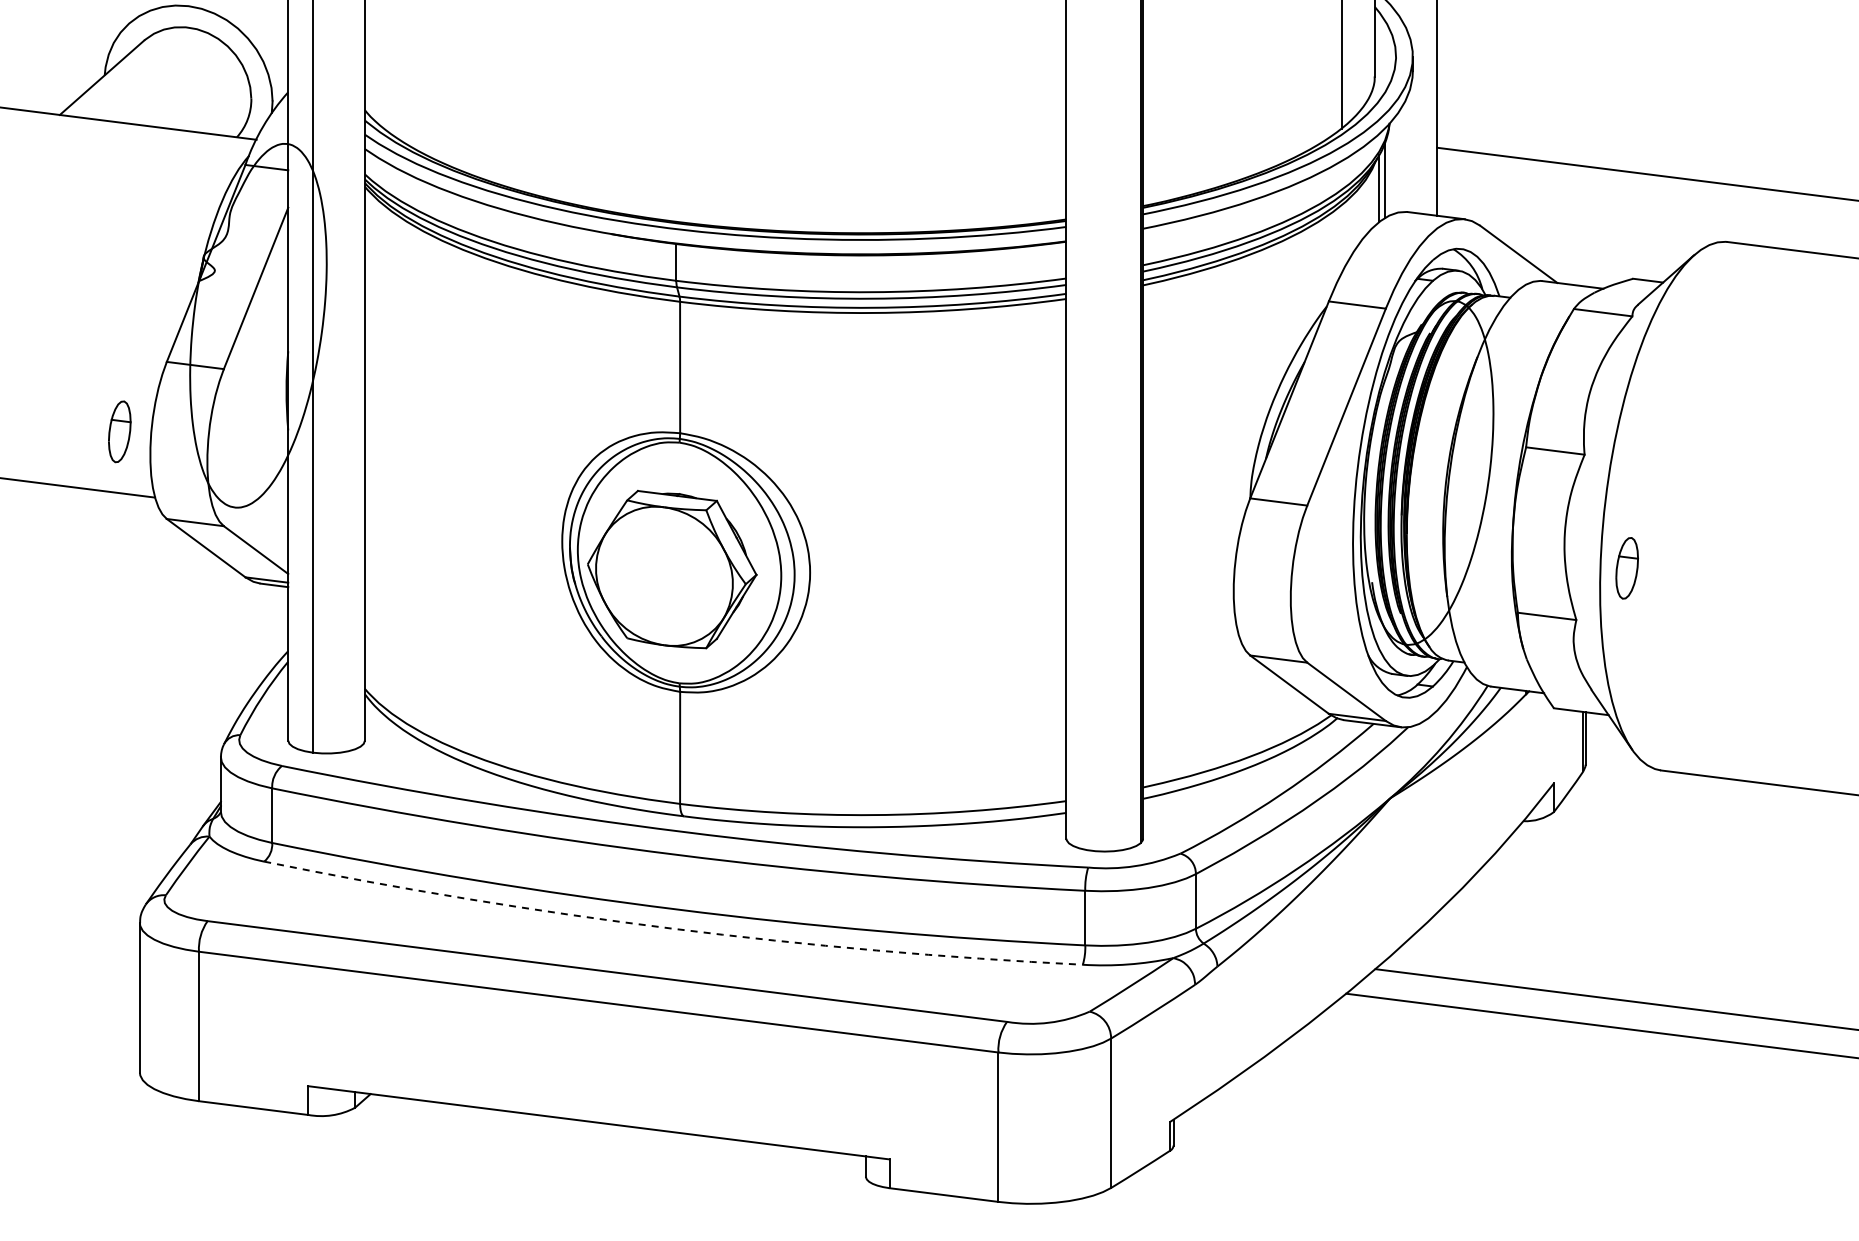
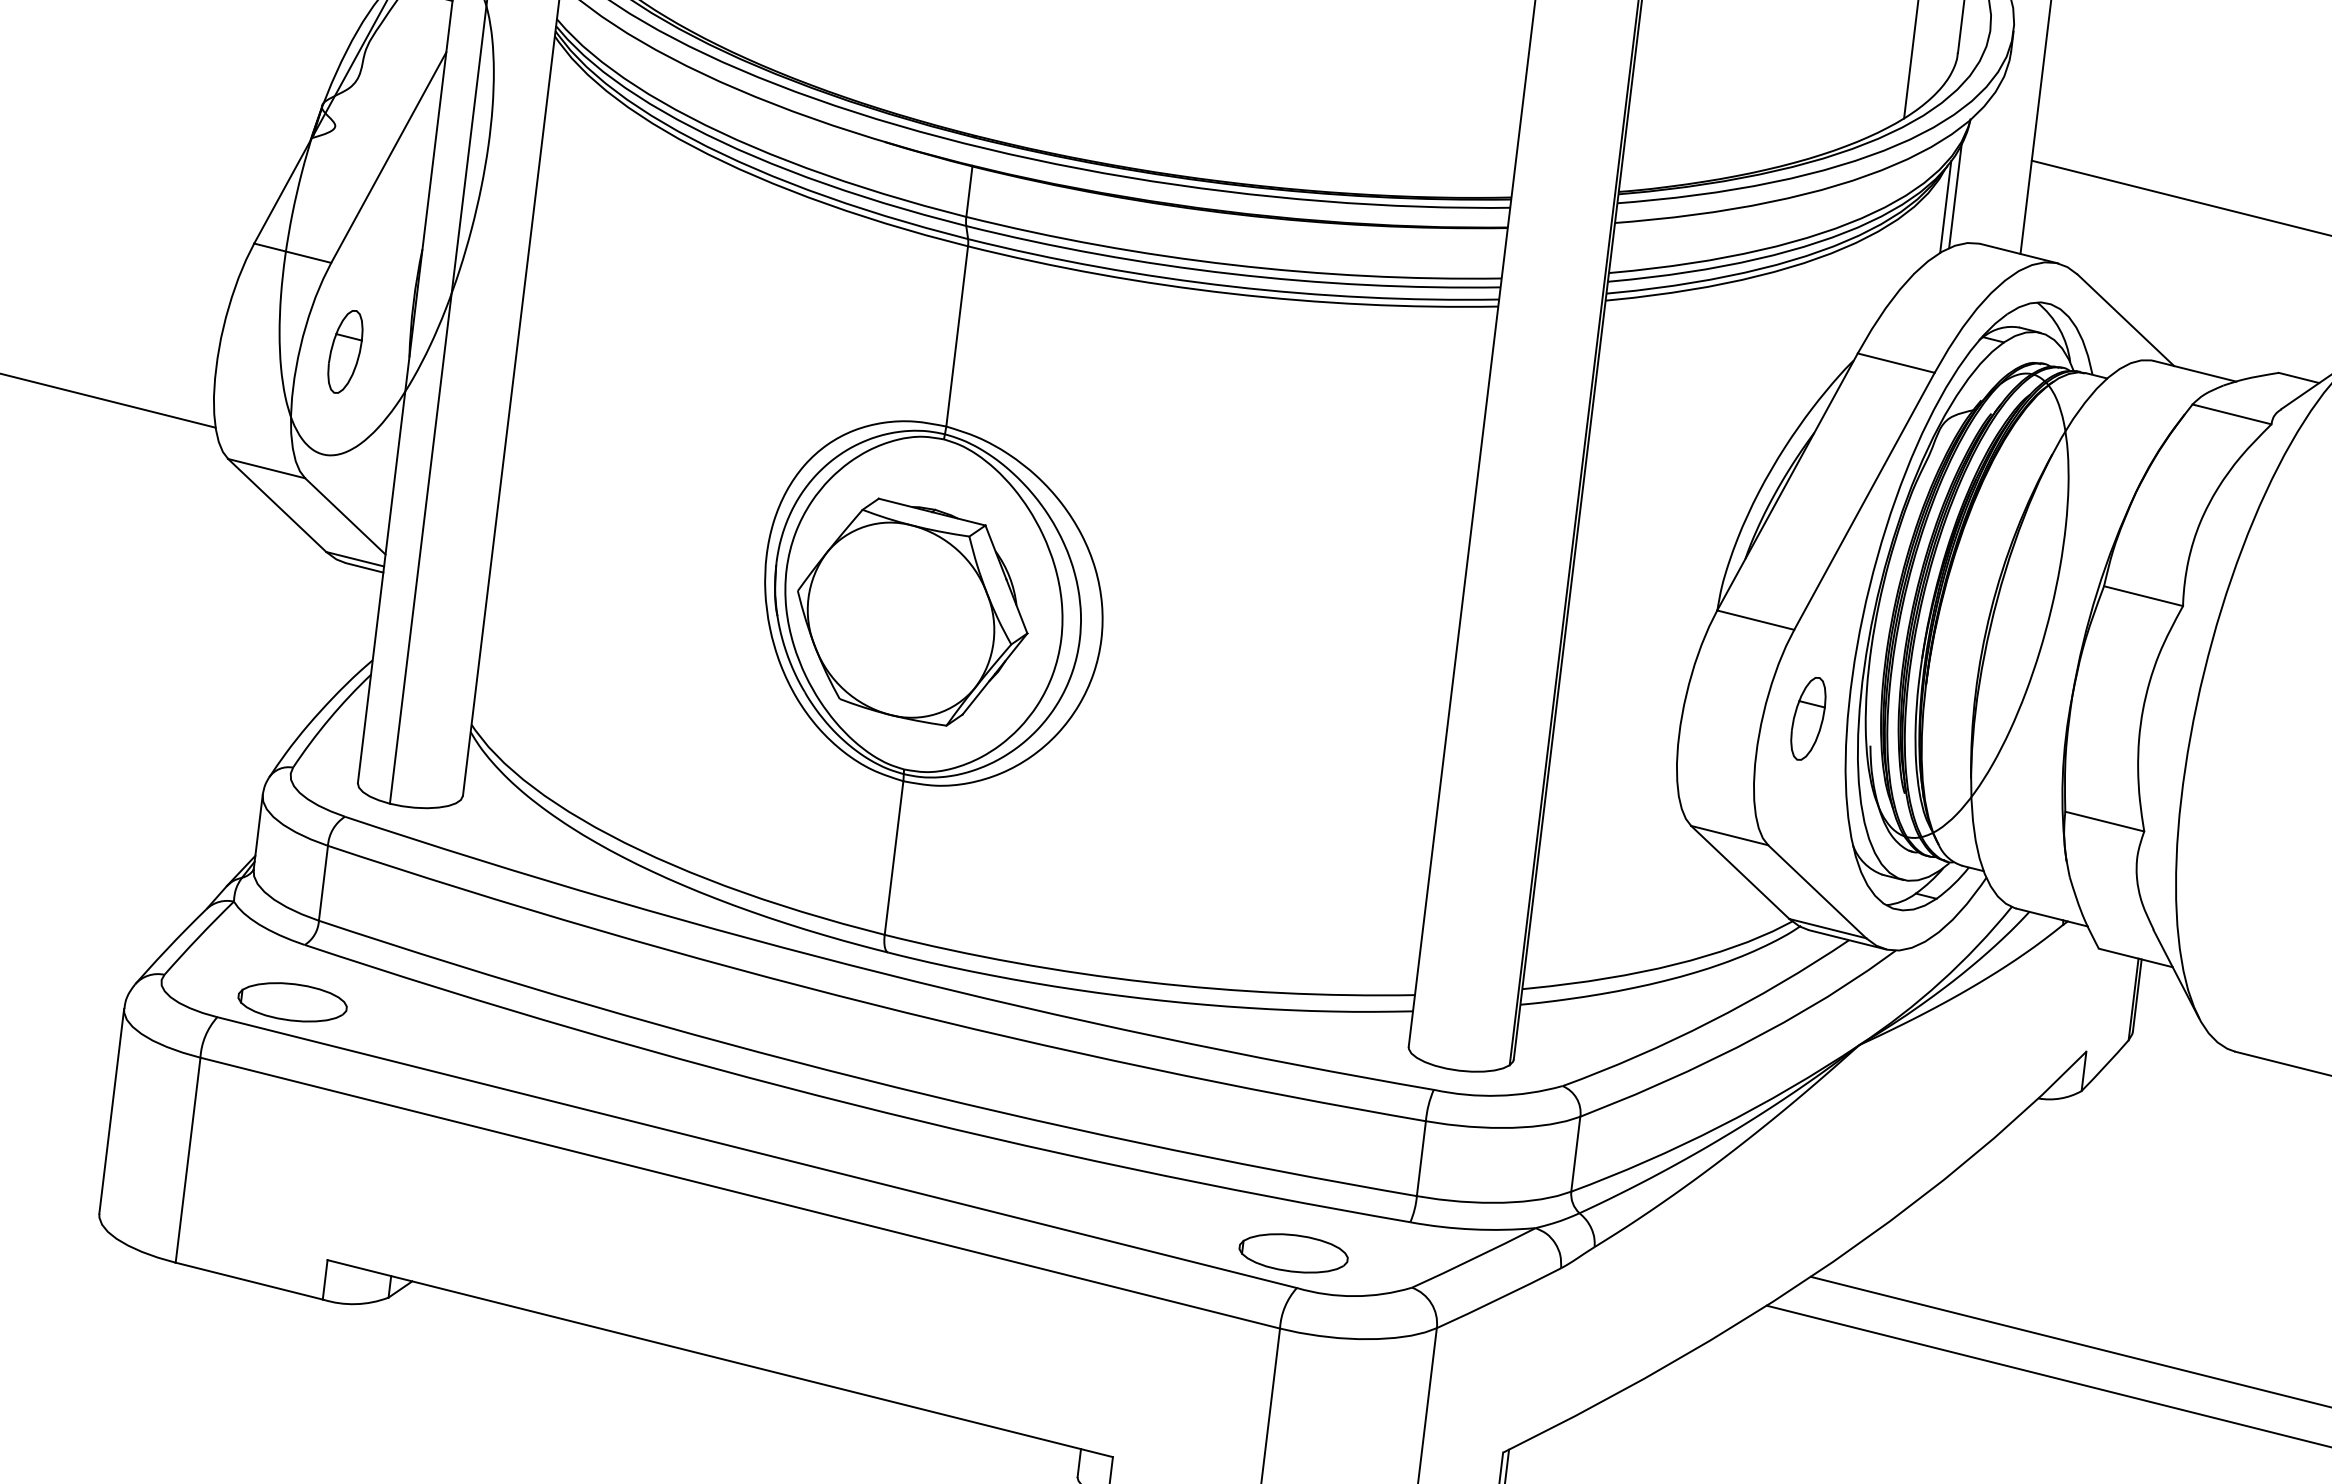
part: (119, 431) -> (345, 351), moved
part: (1626, 568) -> (1807, 718), moved
part: (260, 903) -> (292, 1001), added
arc: (671, 928) -> (852, 1104), dashed -> solid
part: (1001, 997) -> (1293, 1253), added

